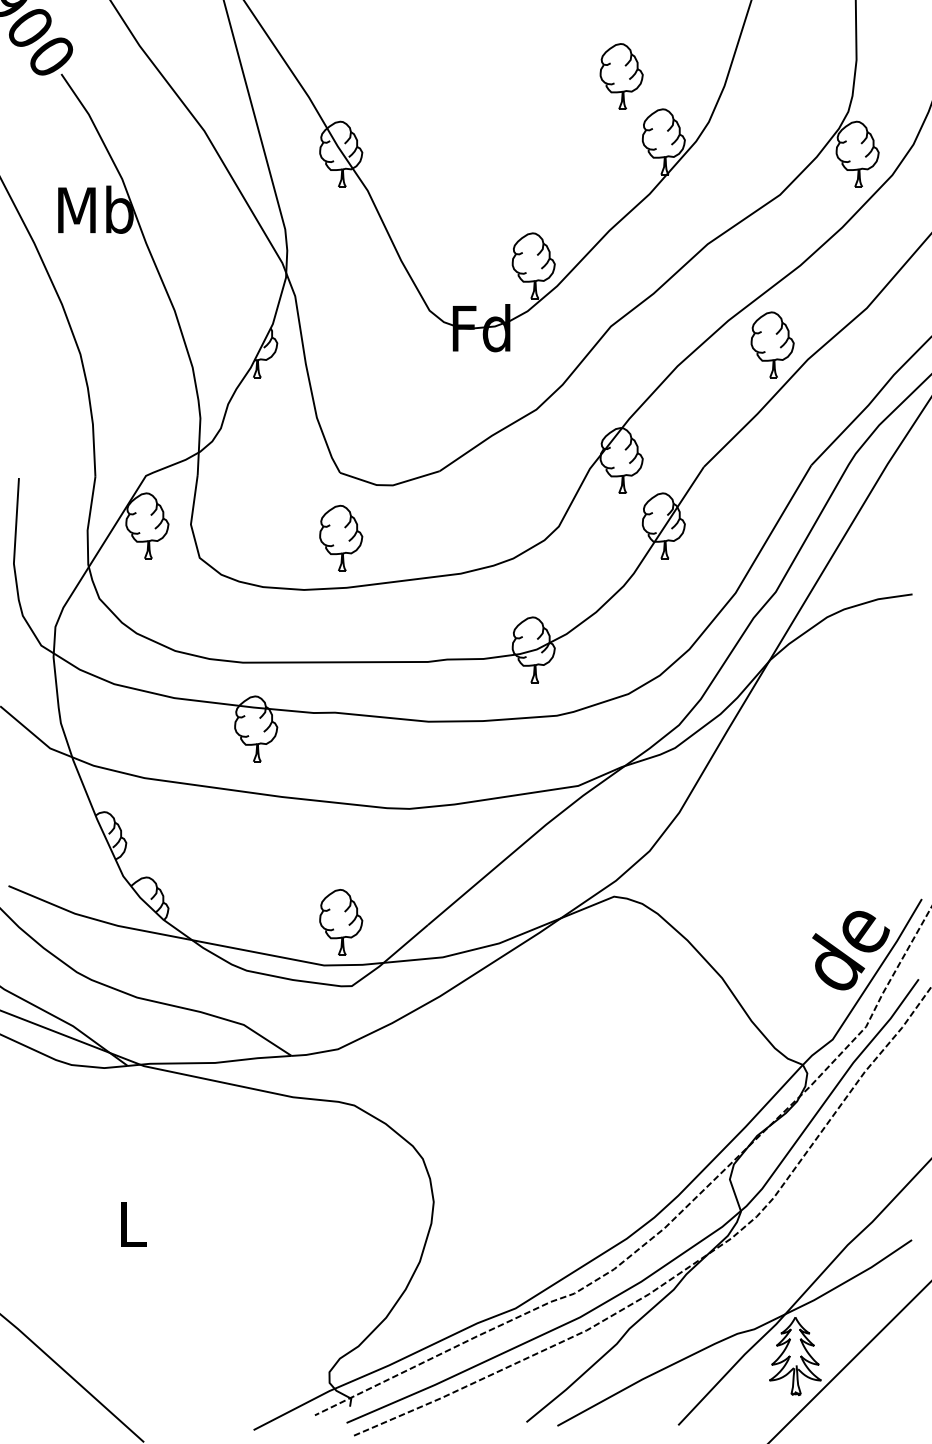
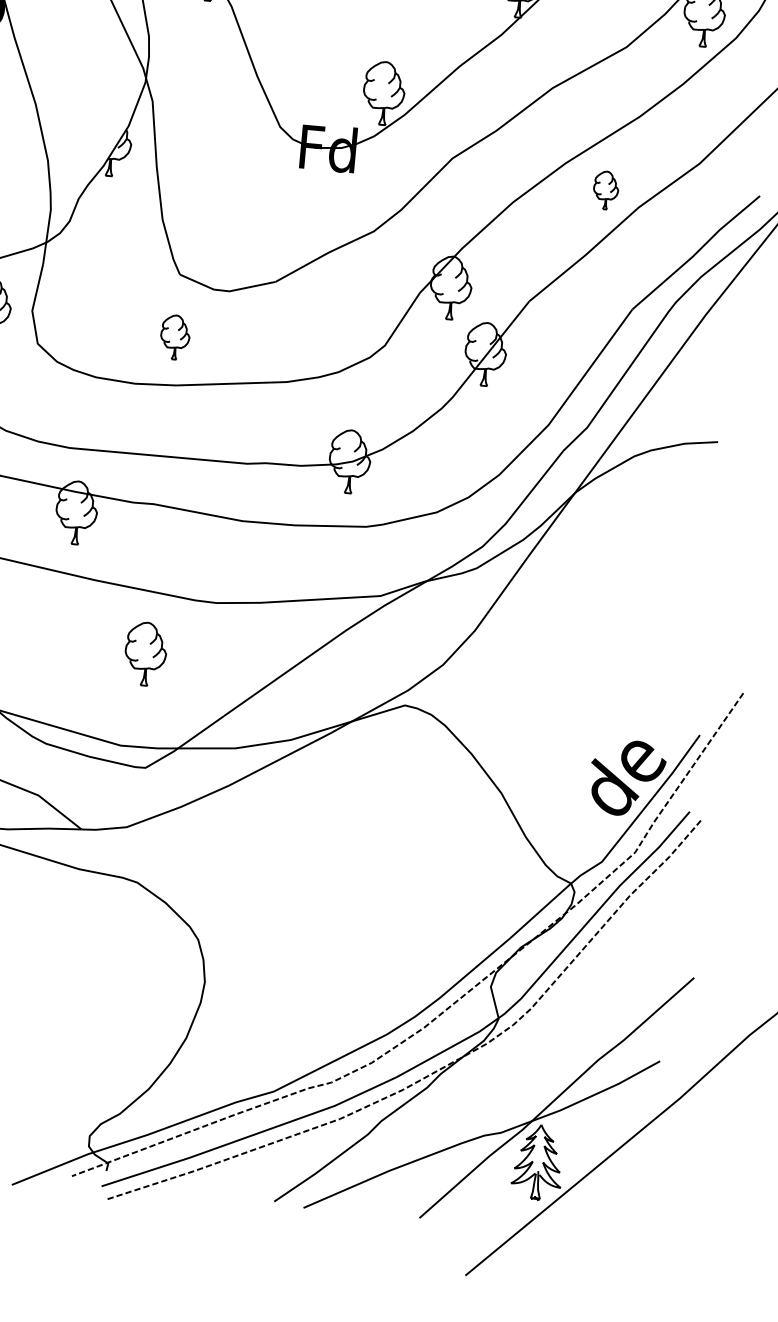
part: (772, 344) -> (606, 189), size x0.6
part: (341, 537) -> (175, 336), size x0.7
part: (341, 922) -> (146, 654), moved

